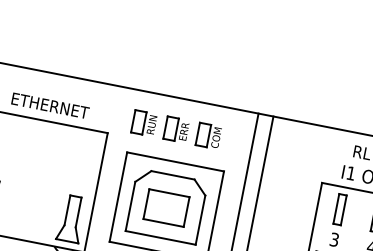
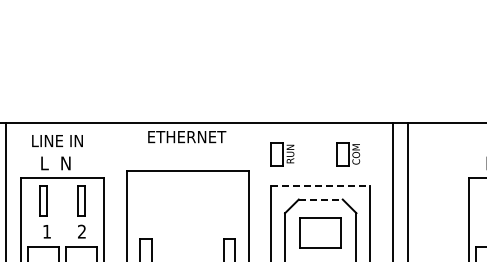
text: (50, 106) -> (187, 137), moved
part: (176, 130) -> (315, 154), removed
line: (176, 161) -> (321, 185), solid -> dashed
line: (172, 175) -> (320, 199), solid -> dashed

